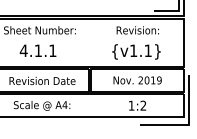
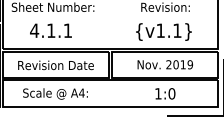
text: (143, 105) -> (172, 93), 1:2 -> 1:0

